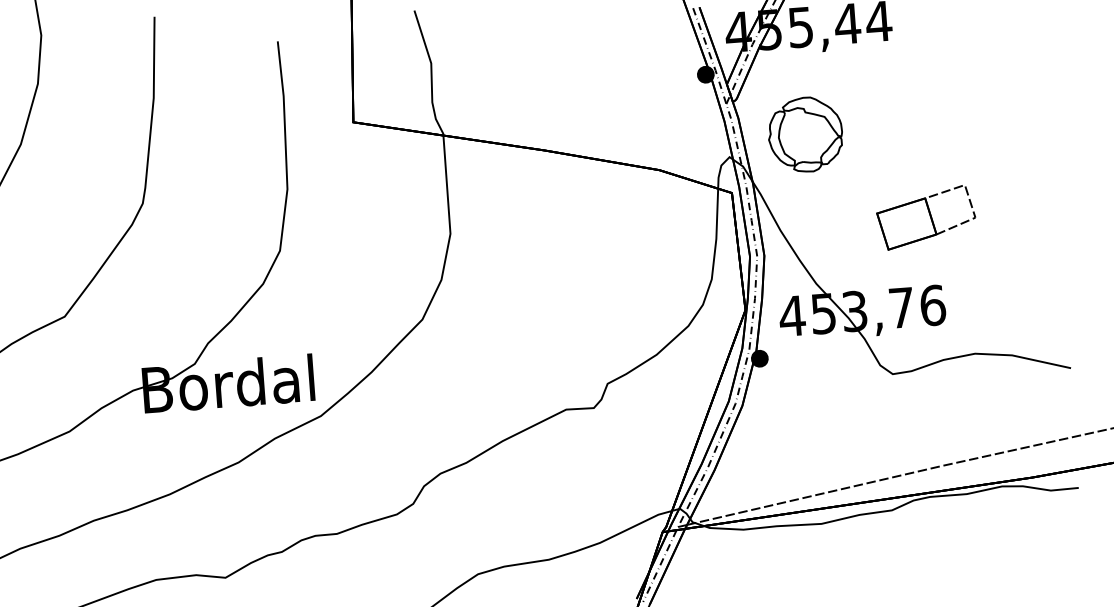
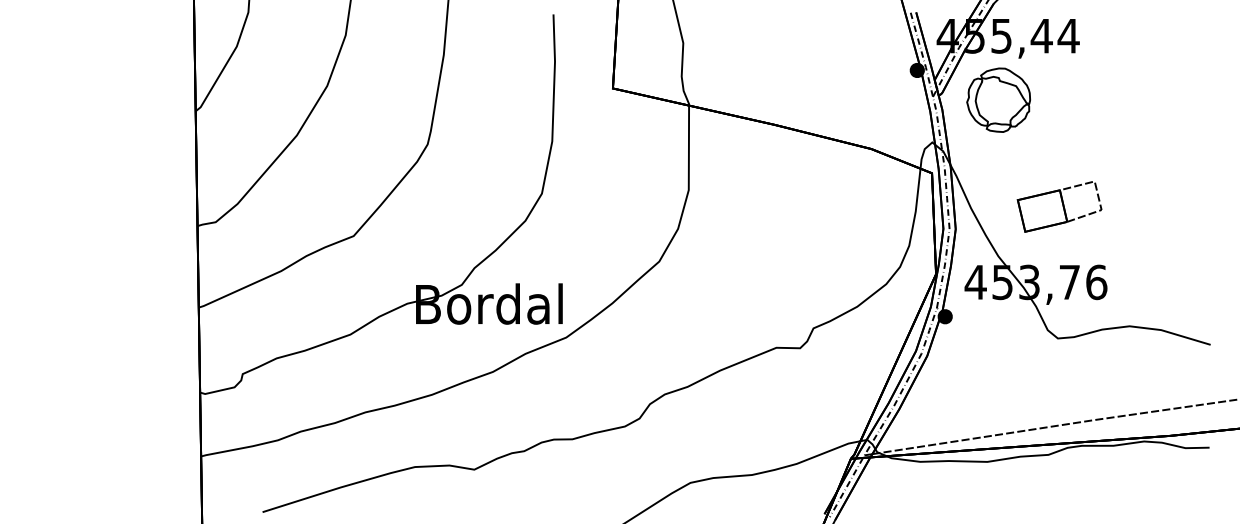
part: (805, 133) -> (998, 99), moved
part: (926, 217) -> (1059, 206), moved

